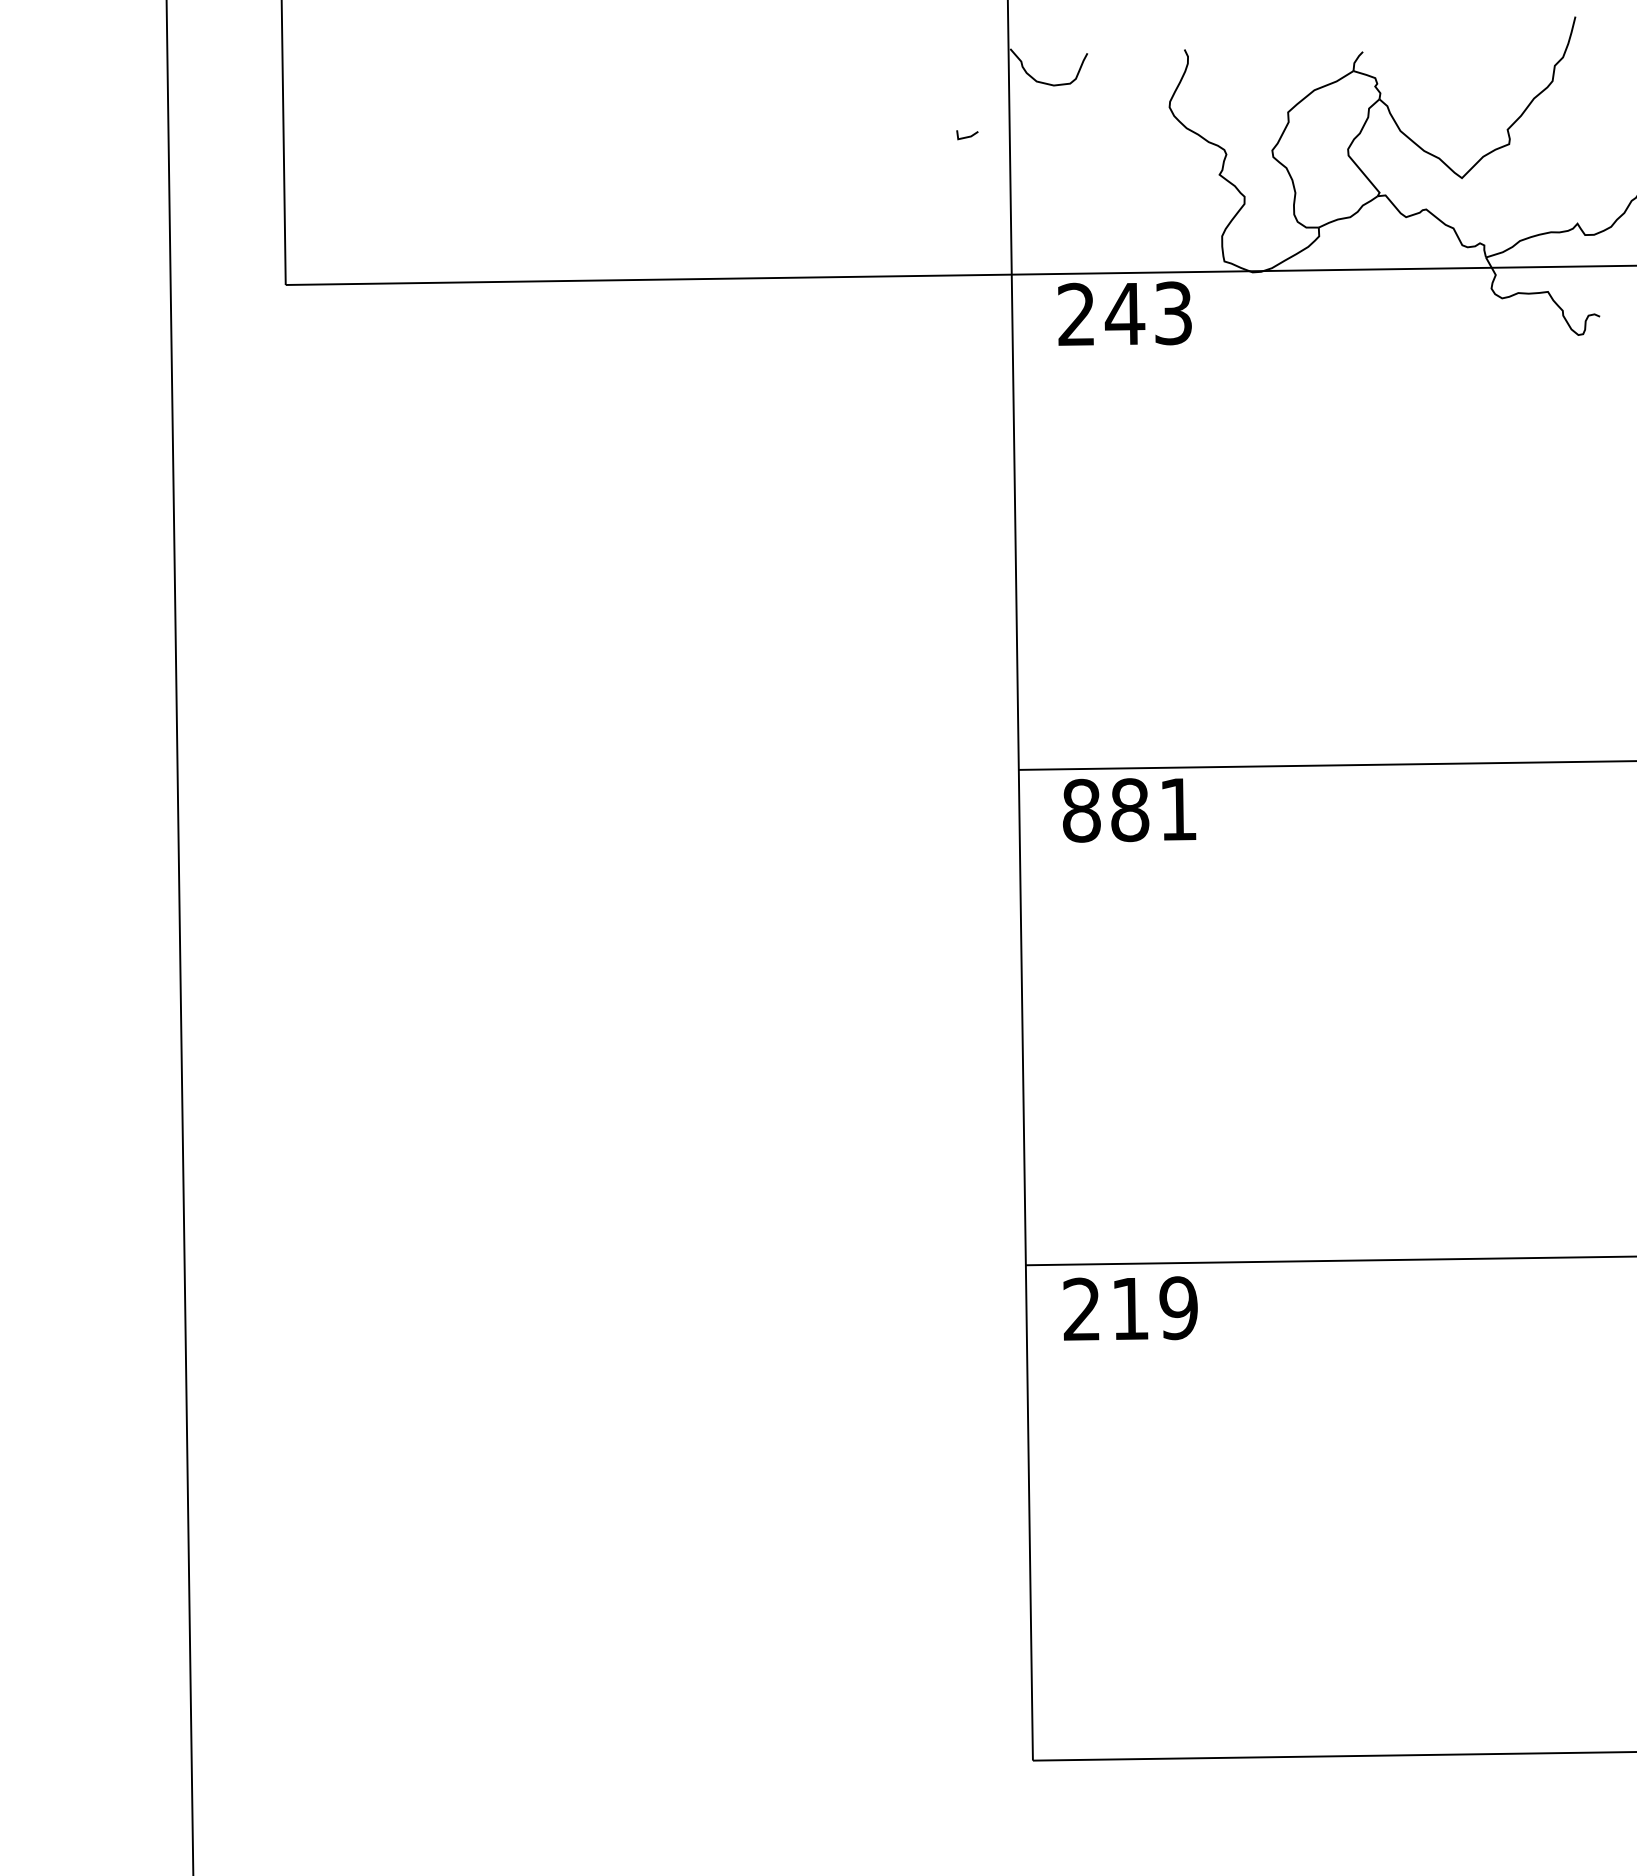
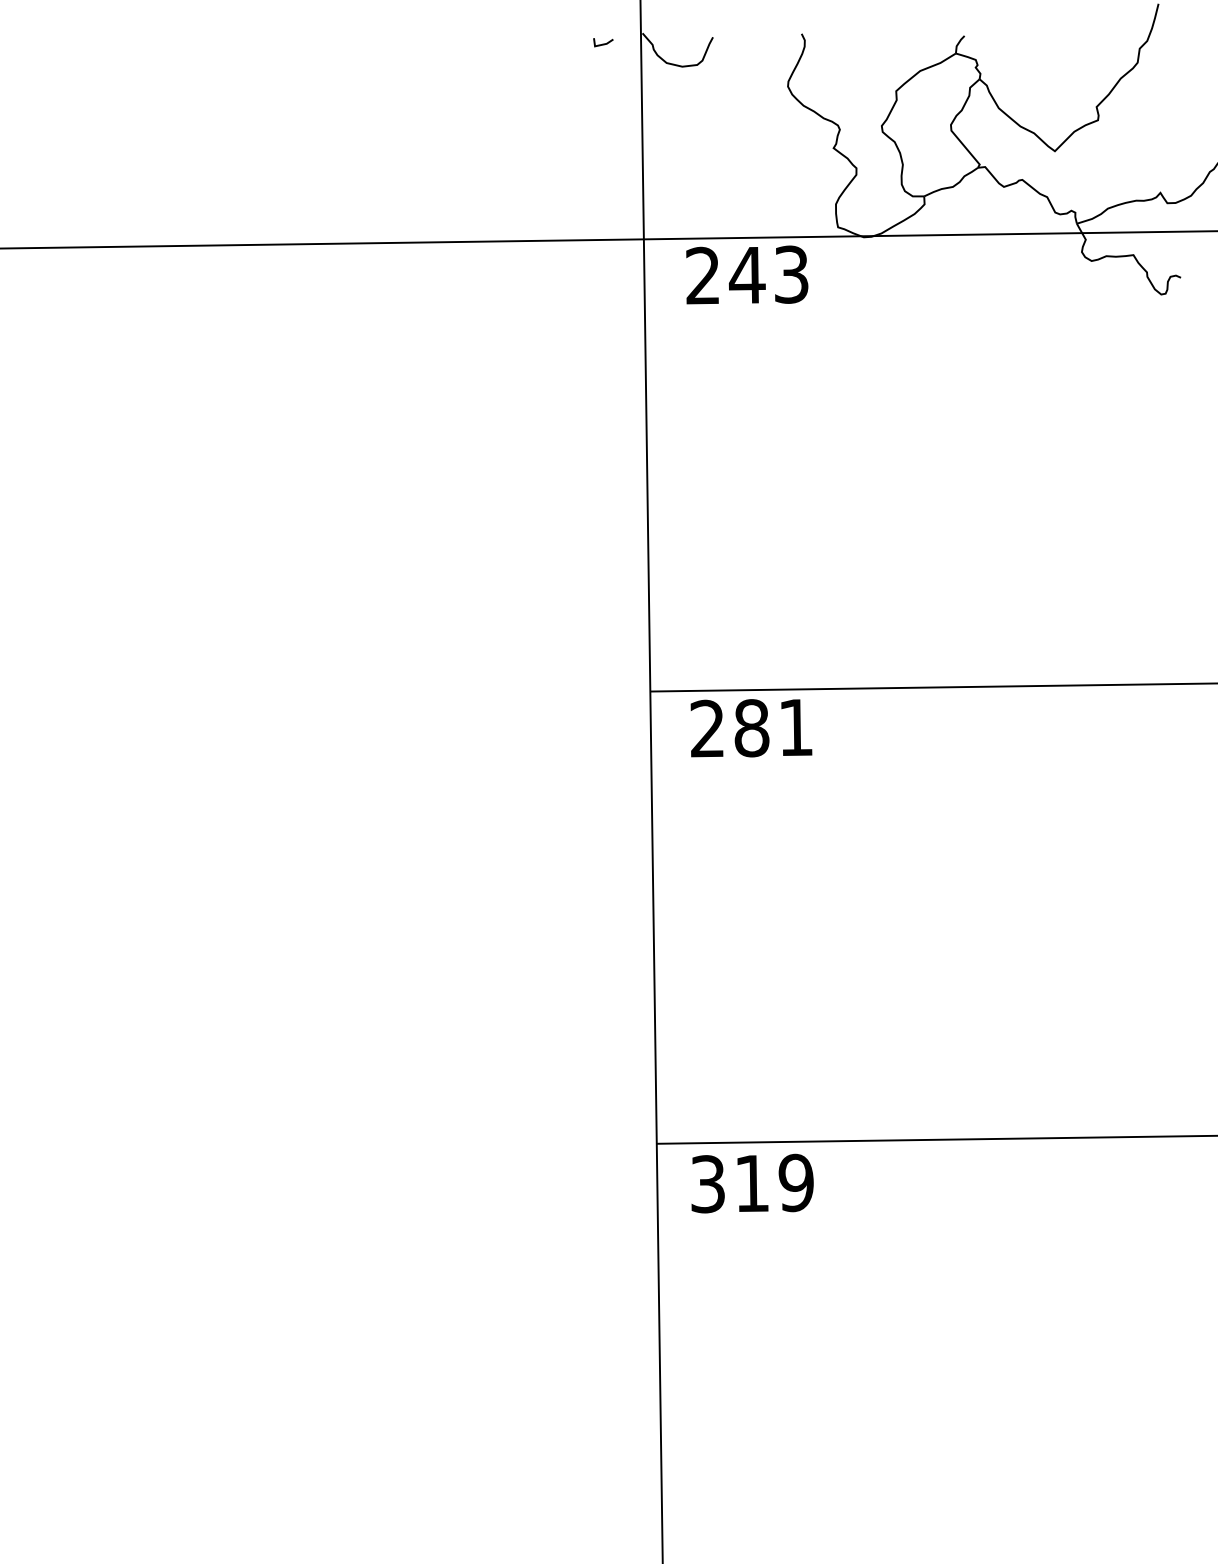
line: (967, 136) -> (603, 43), moved
text: (1081, 810) -> (707, 728), 881 -> 281
text: (1081, 1309) -> (707, 1184), 219 -> 319

